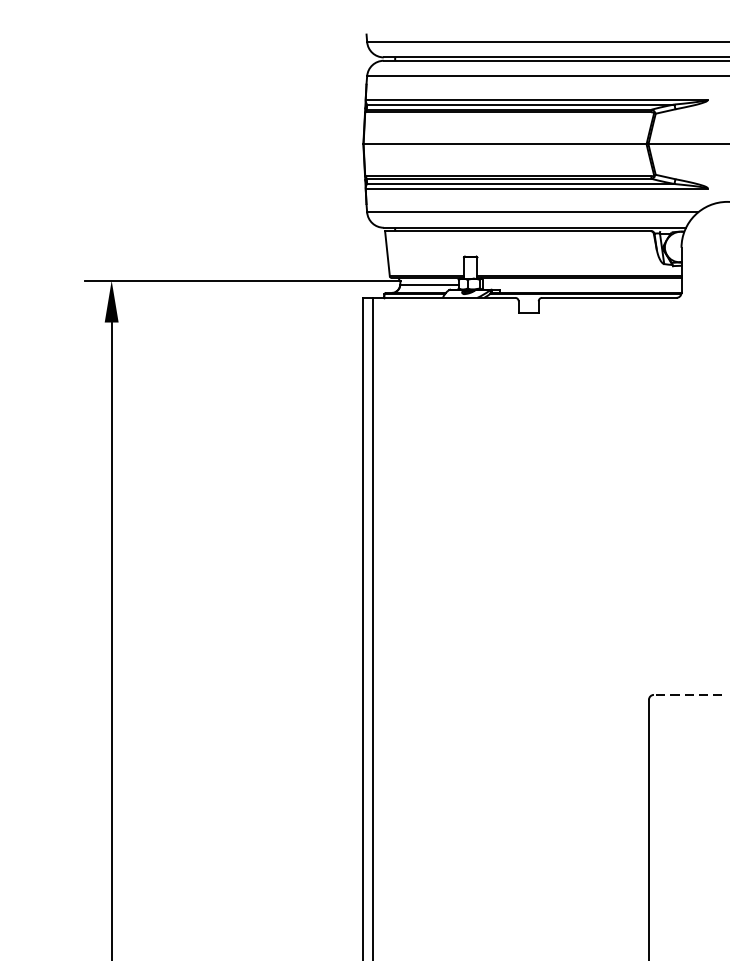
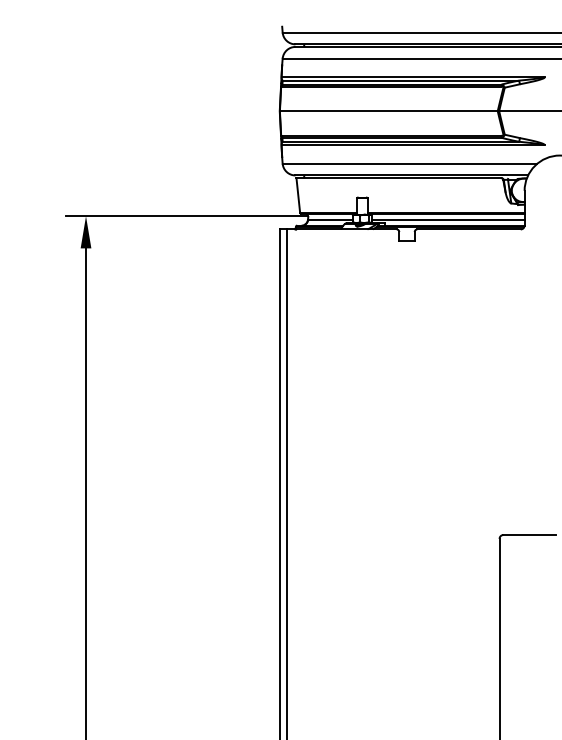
line: (581, 284) -> (447, 219), added
line: (687, 695) -> (529, 535), dashed -> solid

